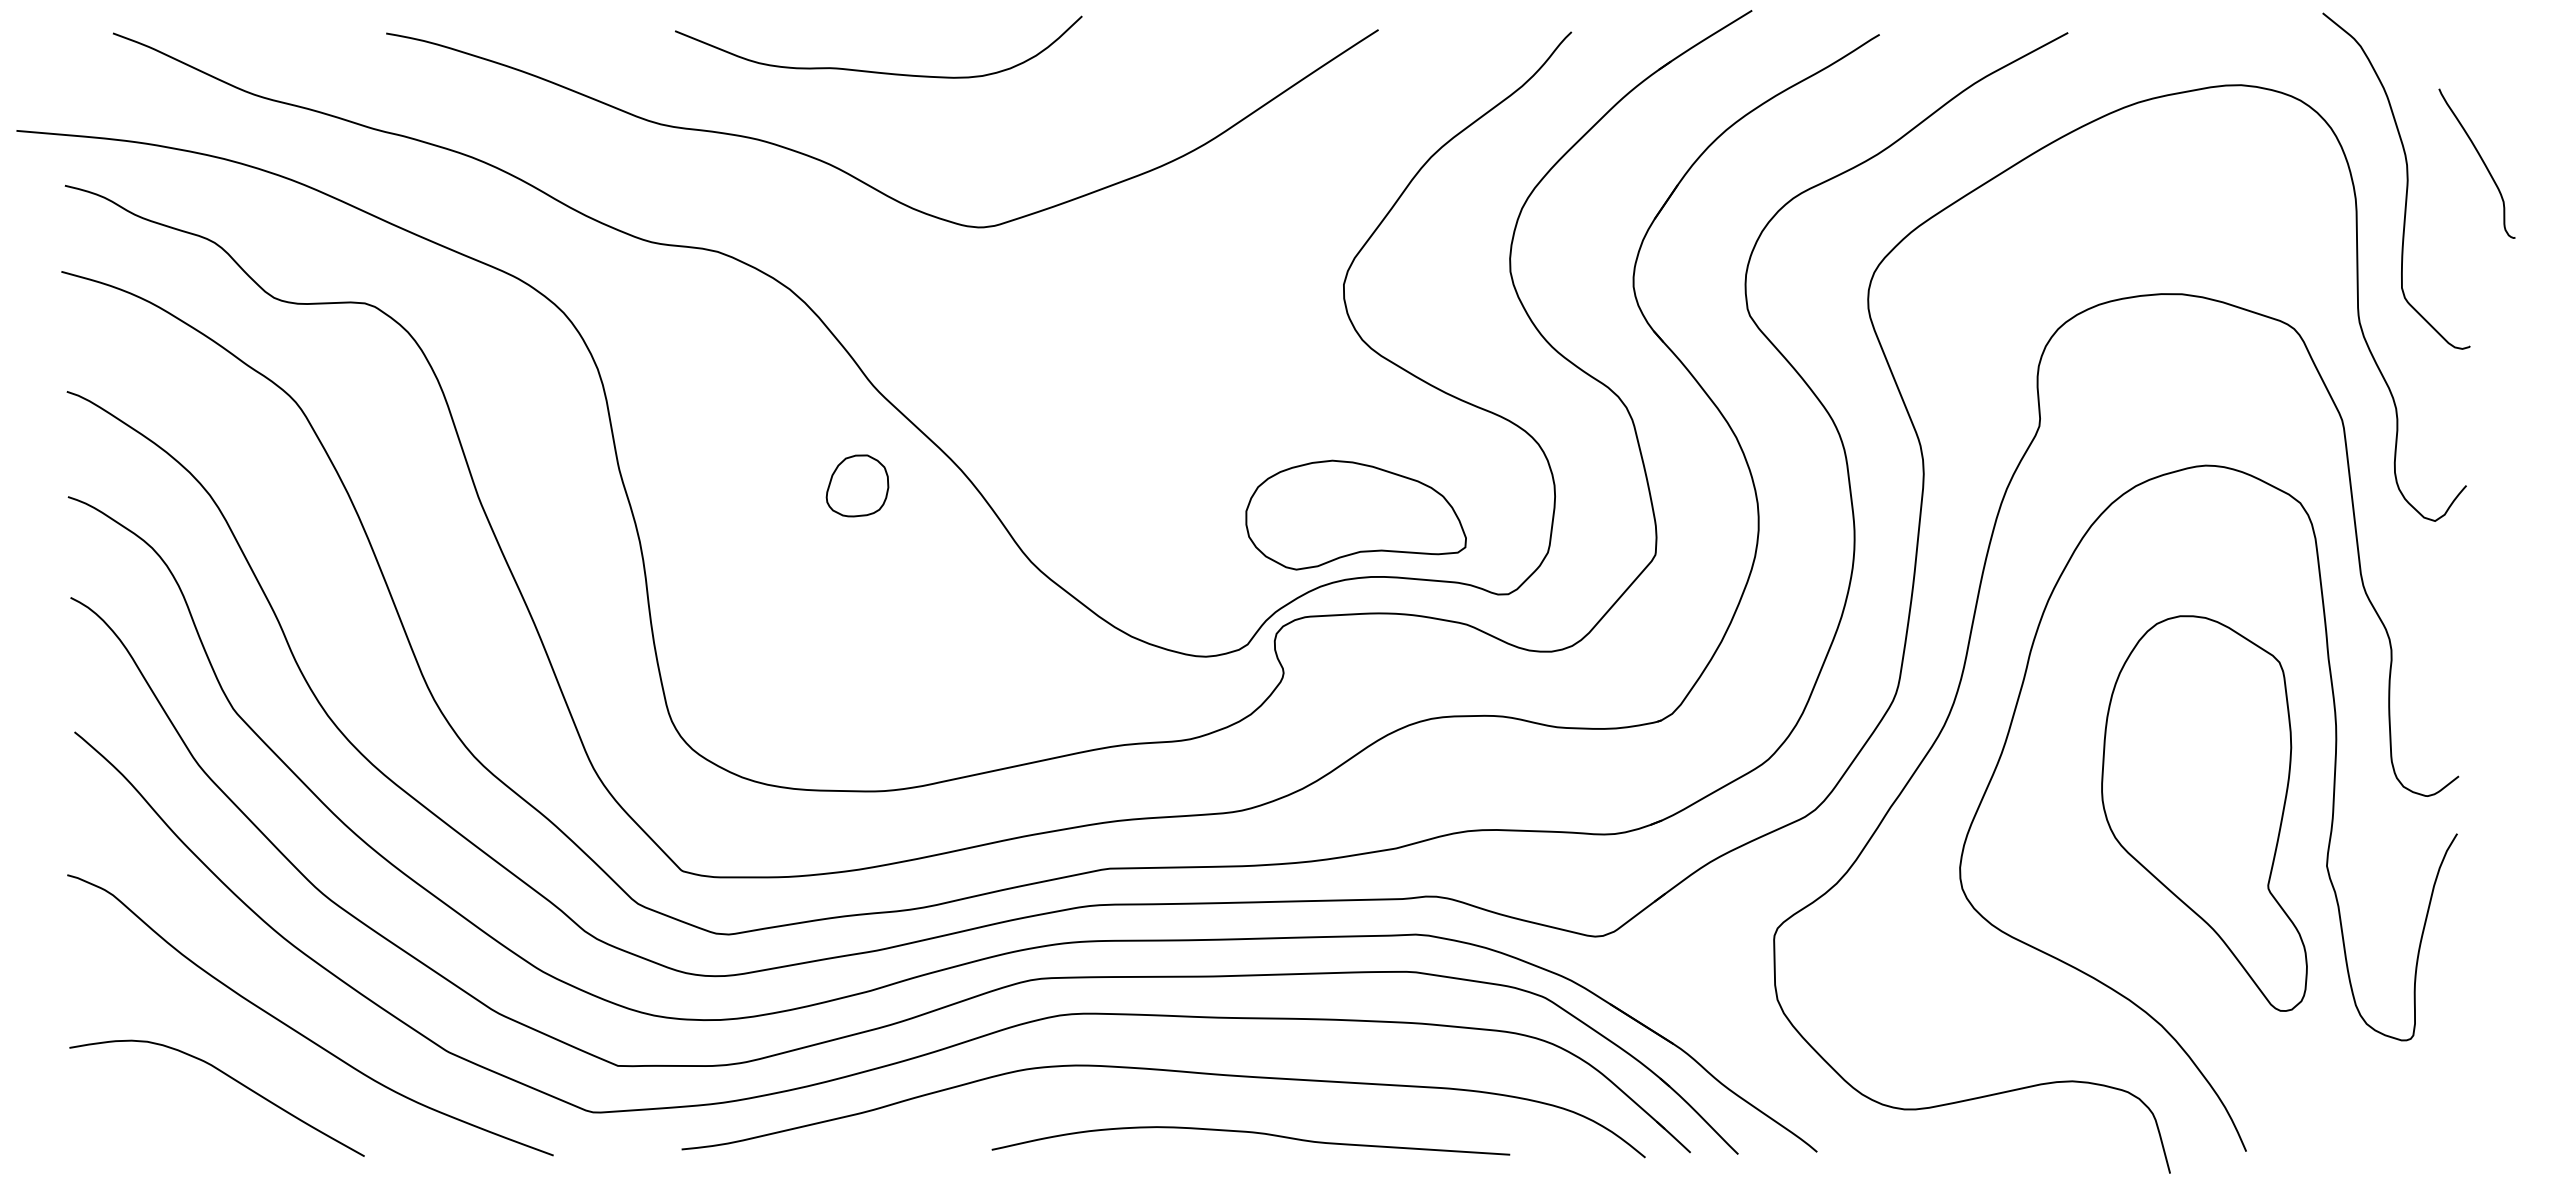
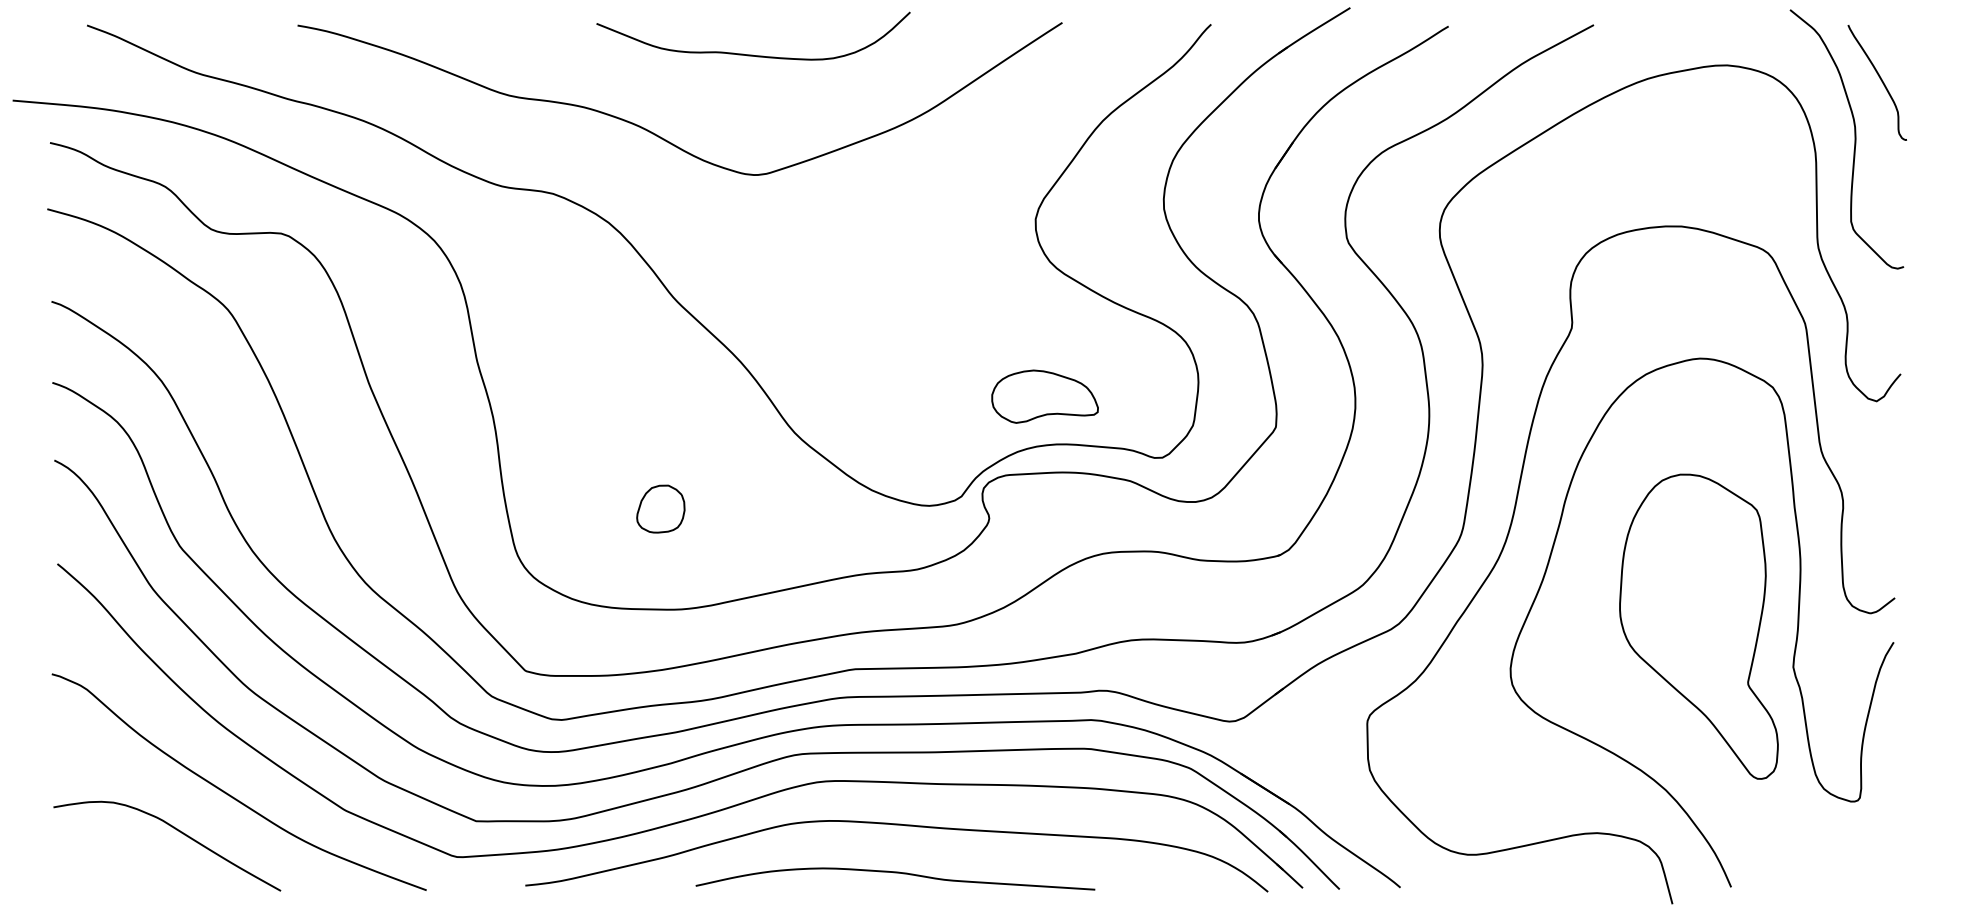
curve: (878, 71) -> (753, 54), moved
curve: (2481, 160) -> (1880, 80), moved
part: (857, 485) -> (660, 508), moved
part: (1355, 514) -> (1044, 396), size x0.62
curve: (1250, 1133) -> (895, 873), moved

